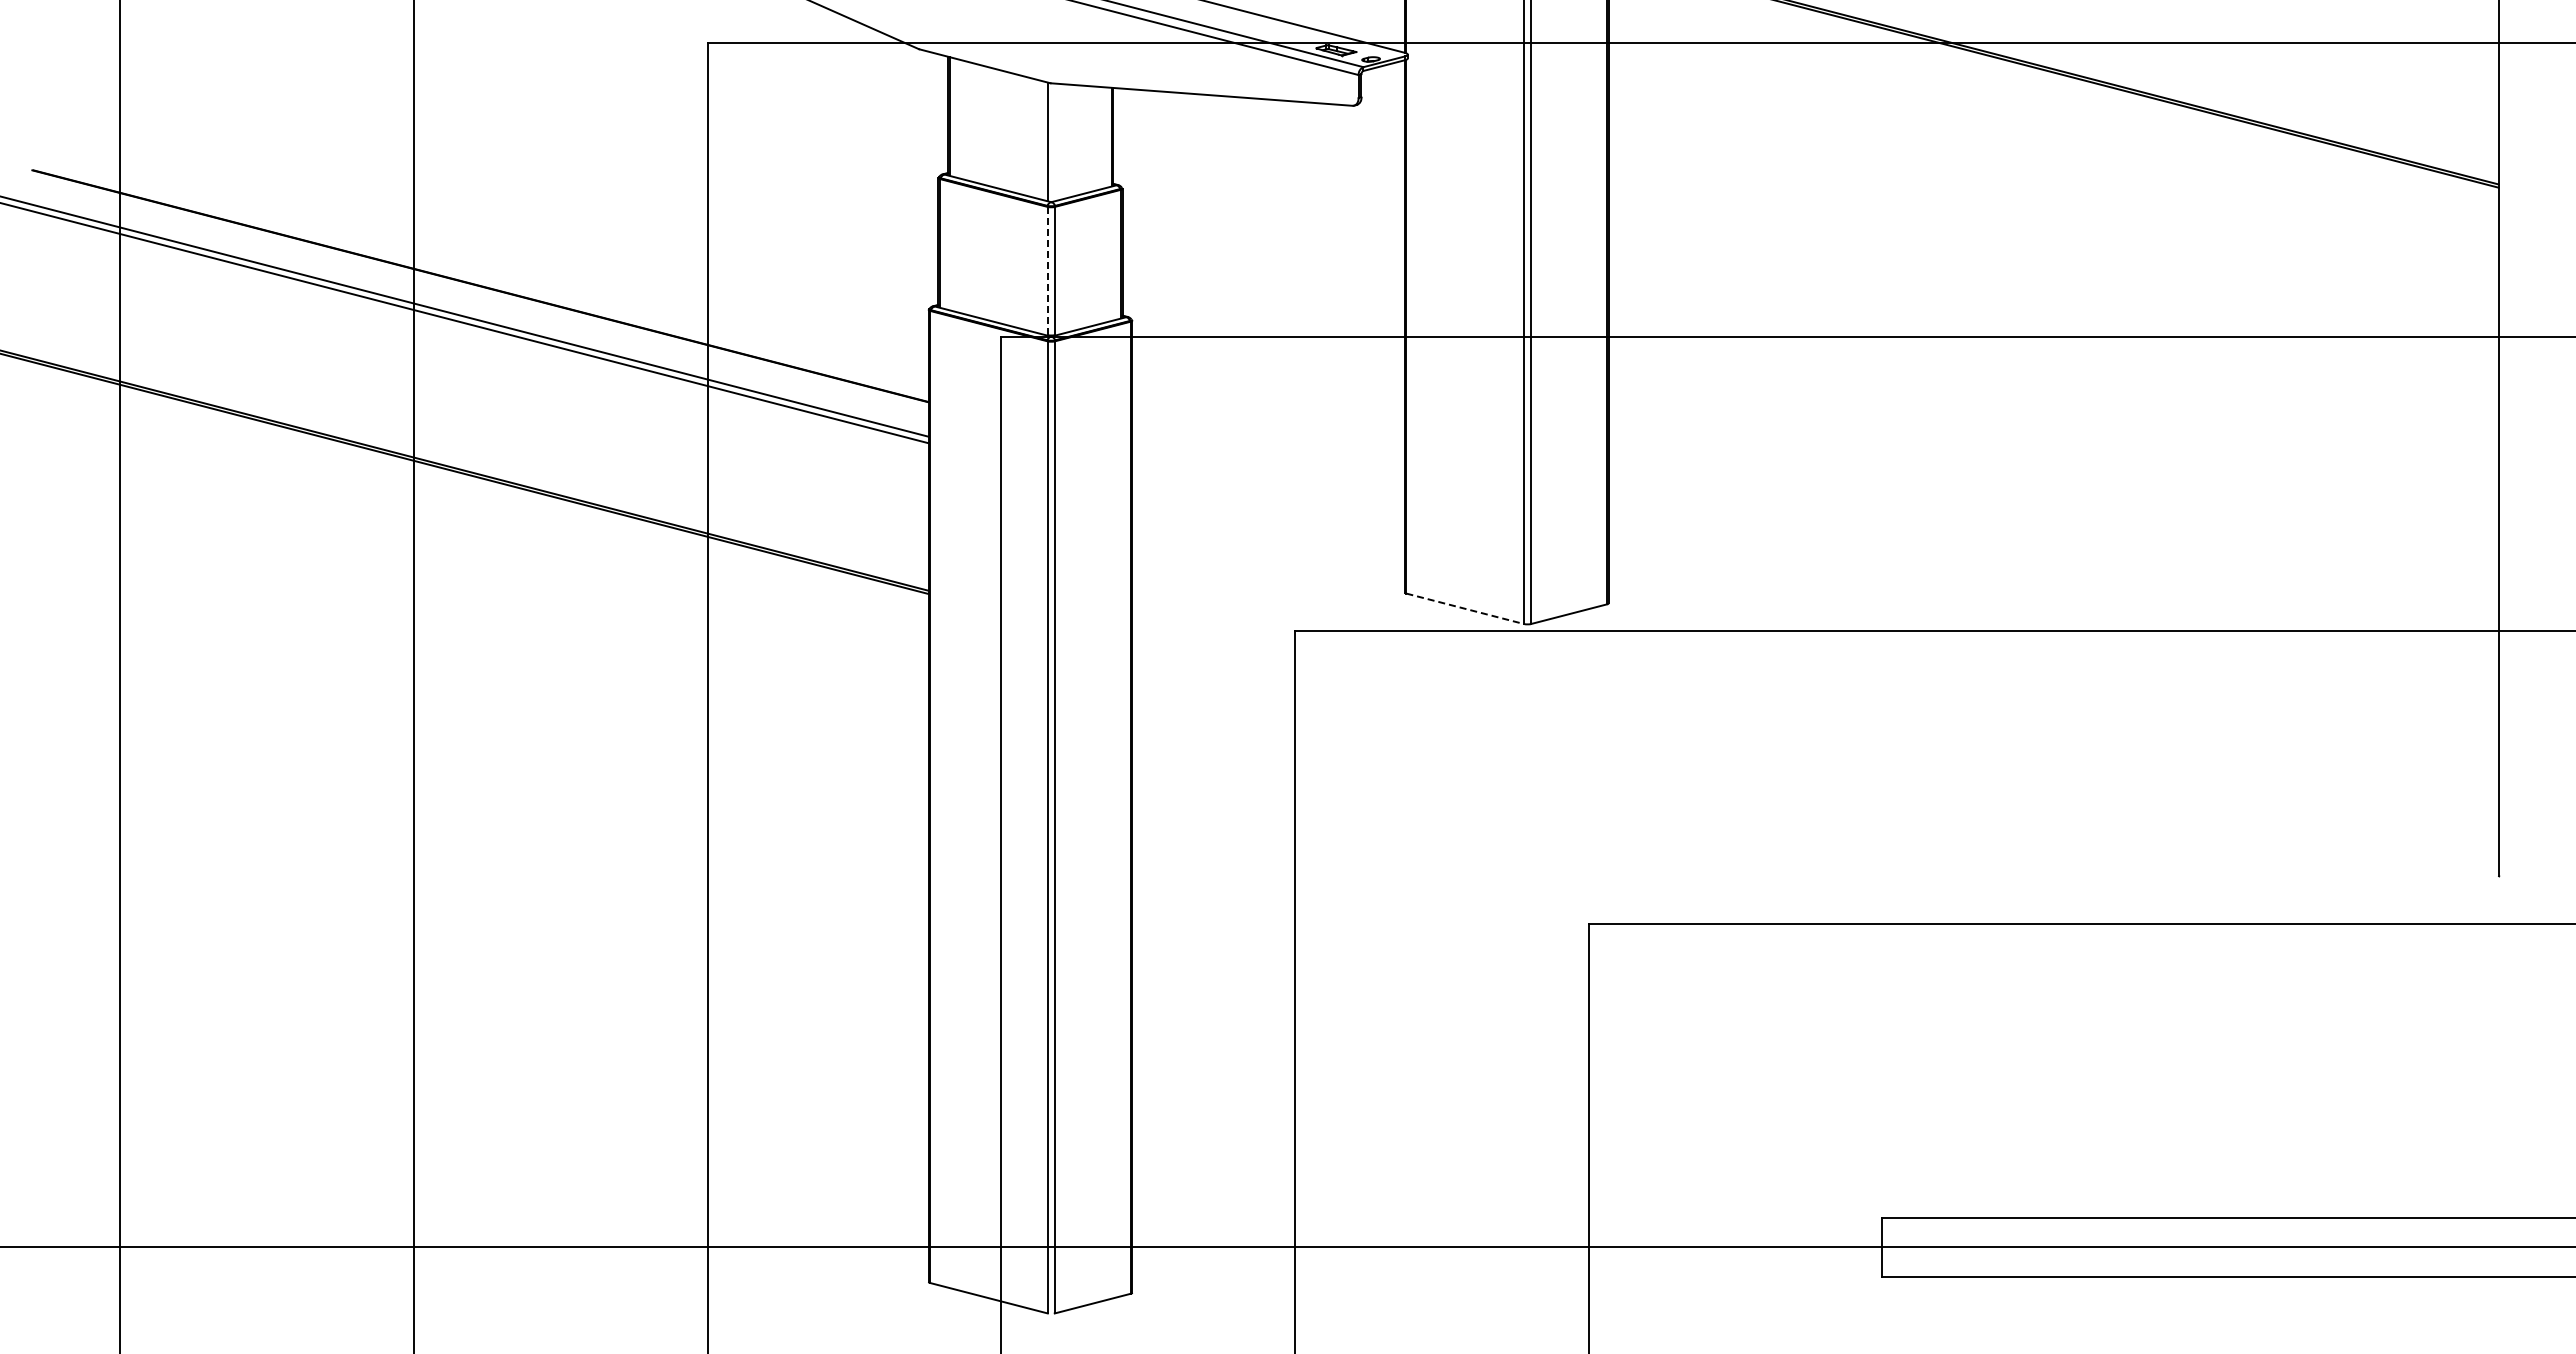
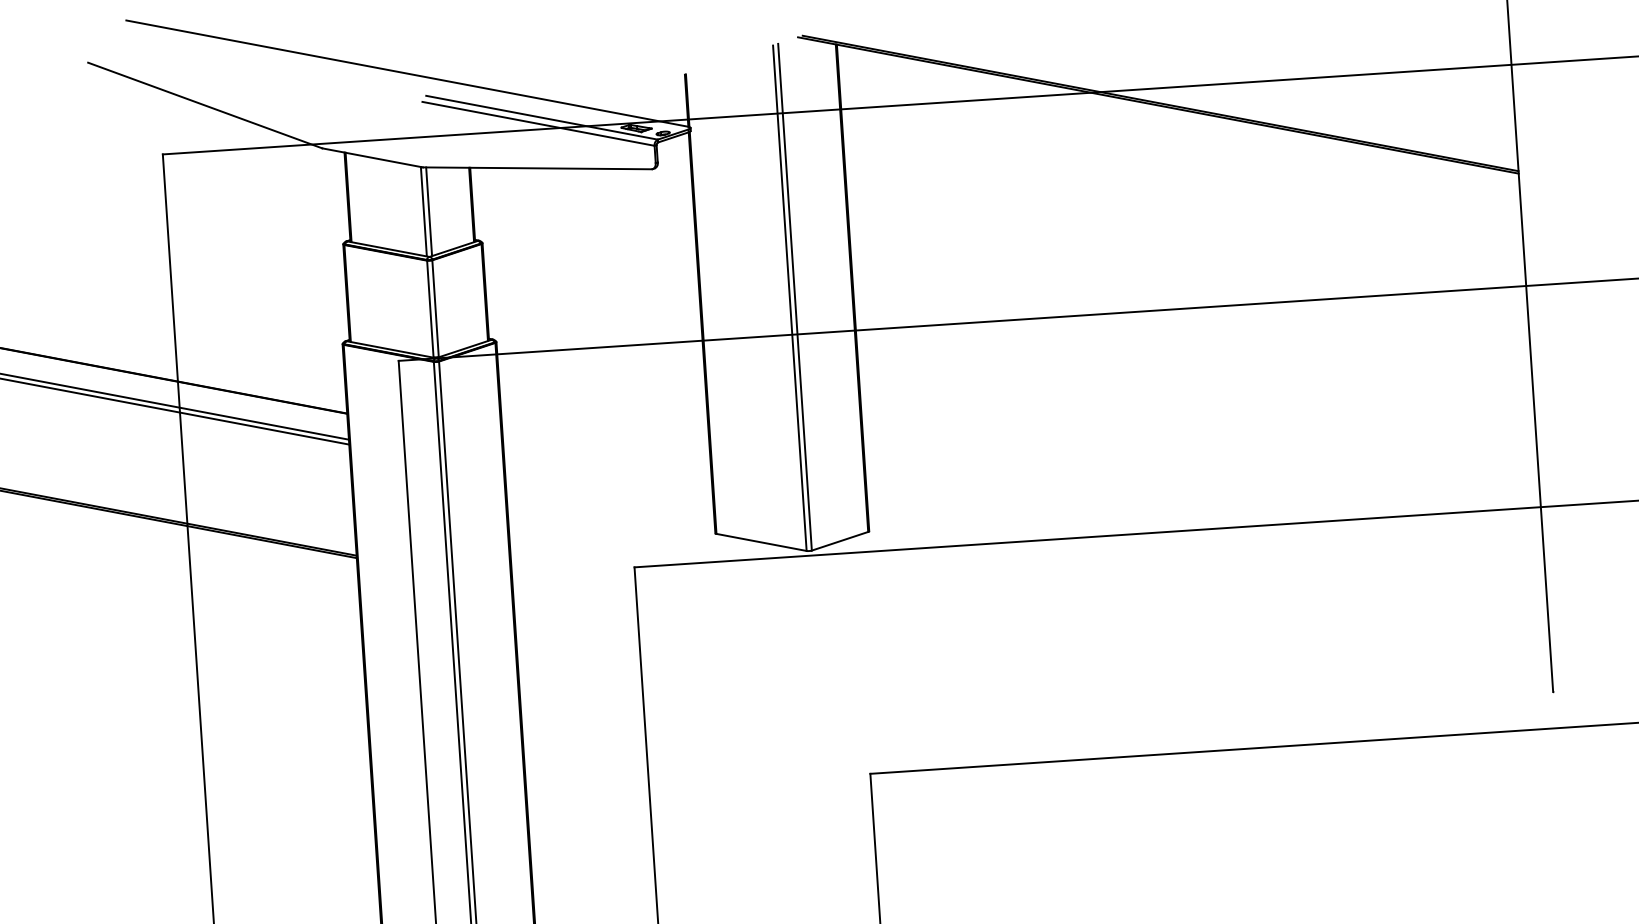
line: (1054, 141) -> (428, 211), added
line: (1047, 271) -> (430, 309), dashed -> solid
line: (1465, 608) -> (761, 542), dashed -> solid

